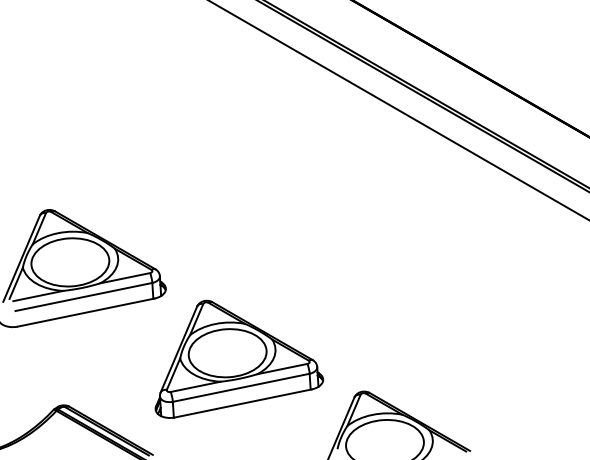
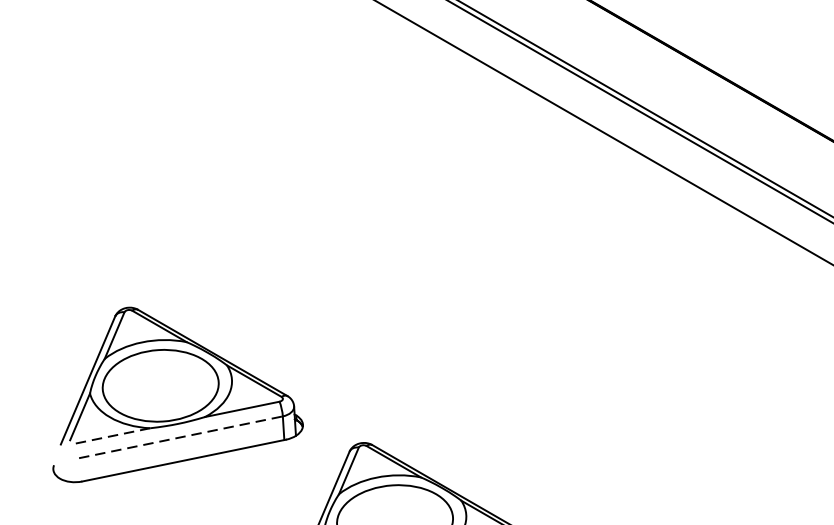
line: (38, 296) -> (113, 436), solid -> dashed
line: (83, 296) -> (180, 436), solid -> dashed

